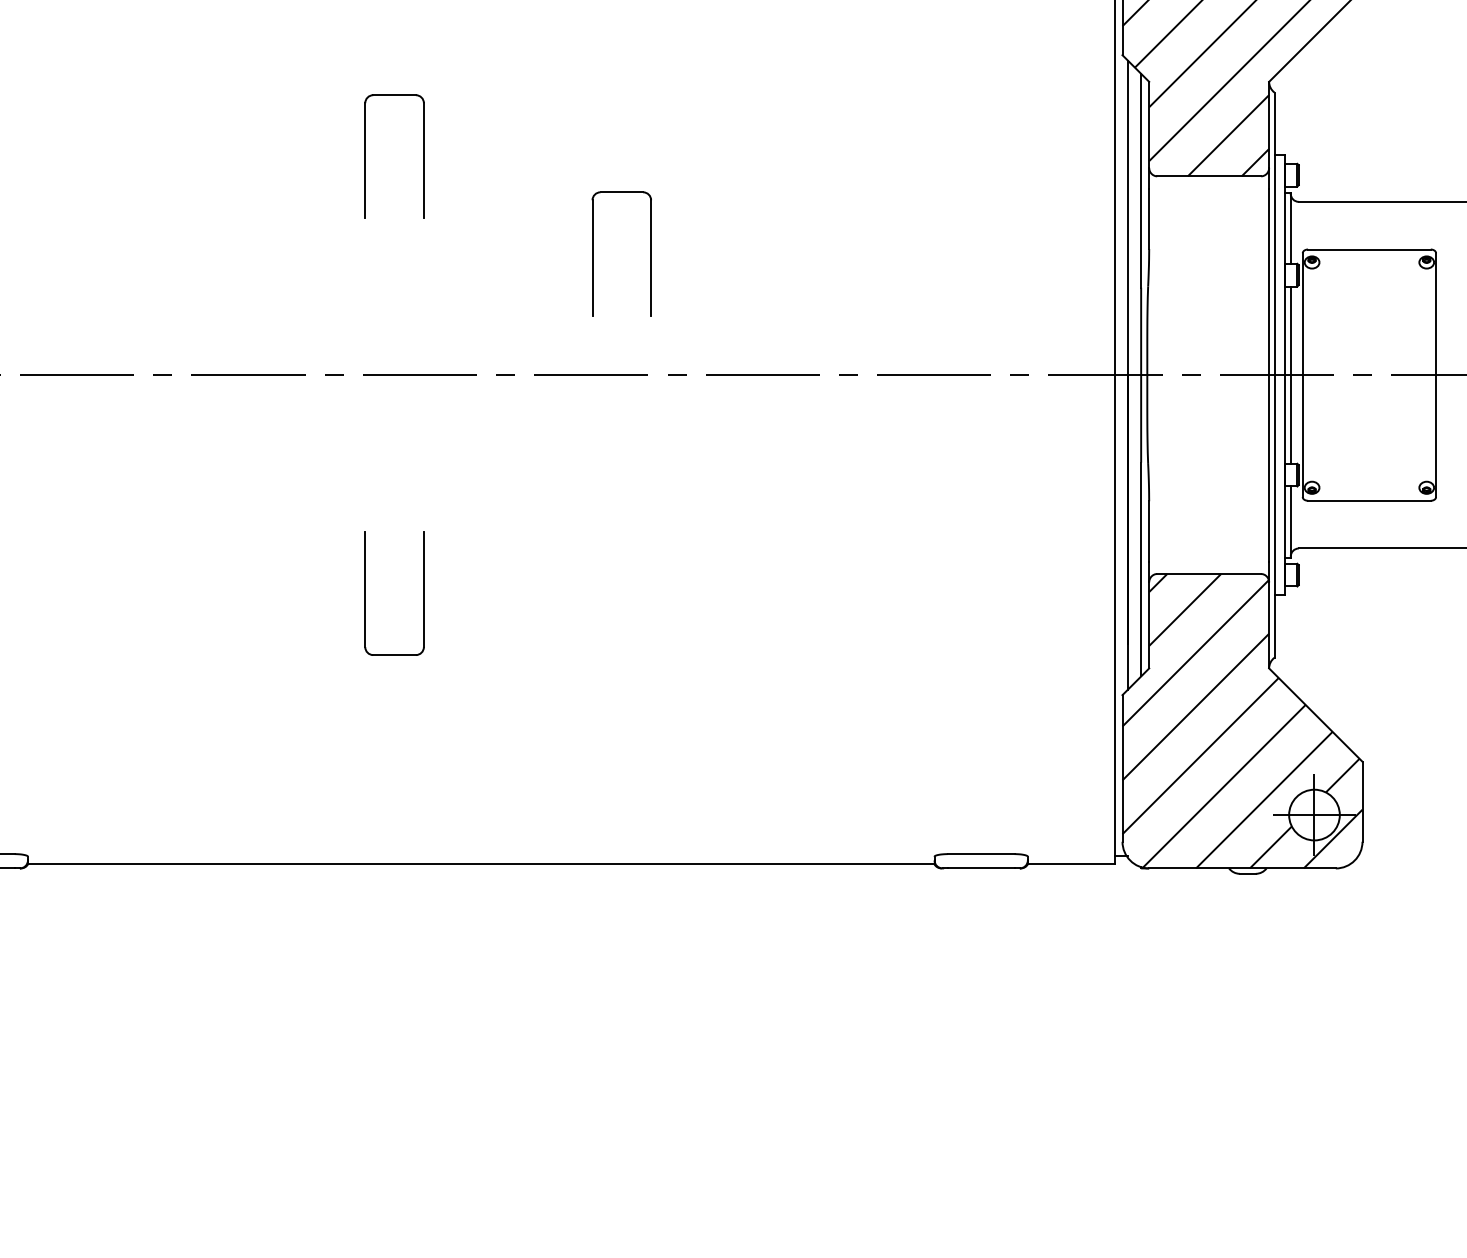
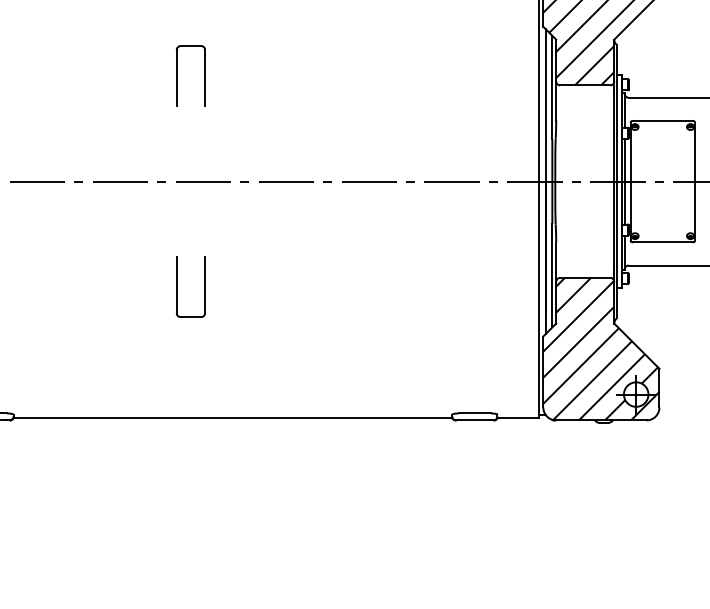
part: (594, 253) -> (287, 122), removed

